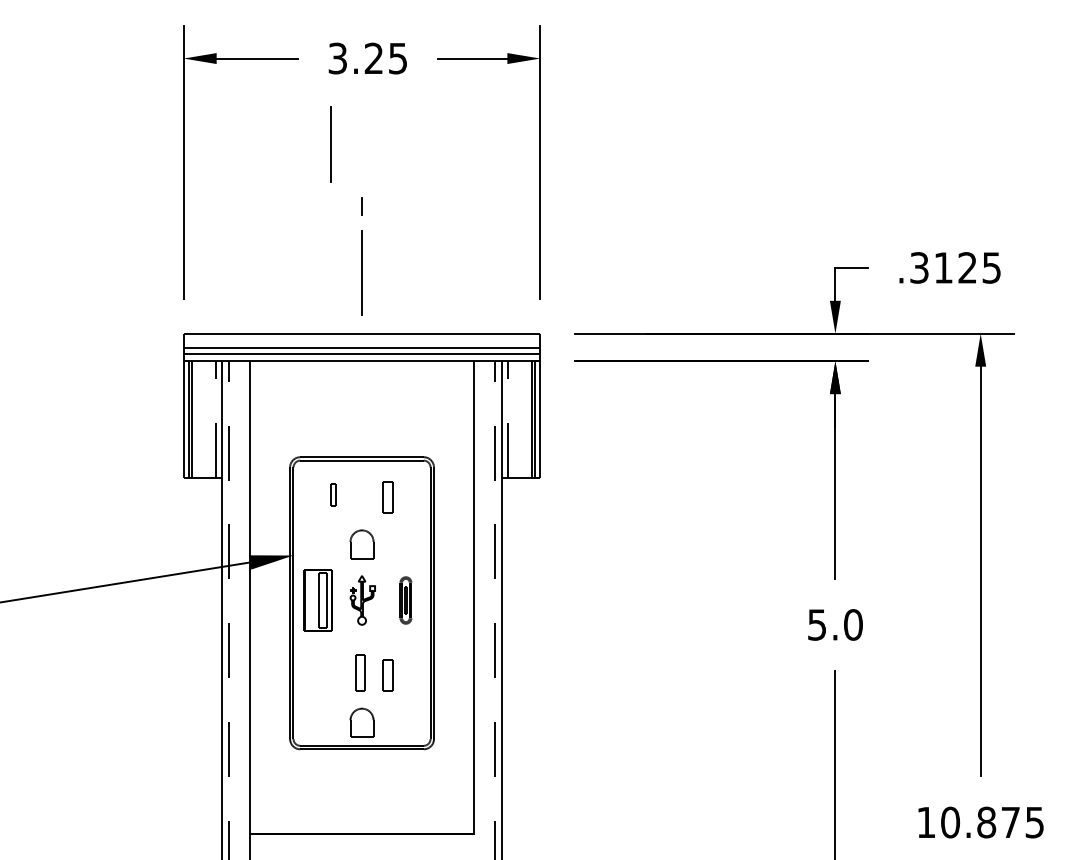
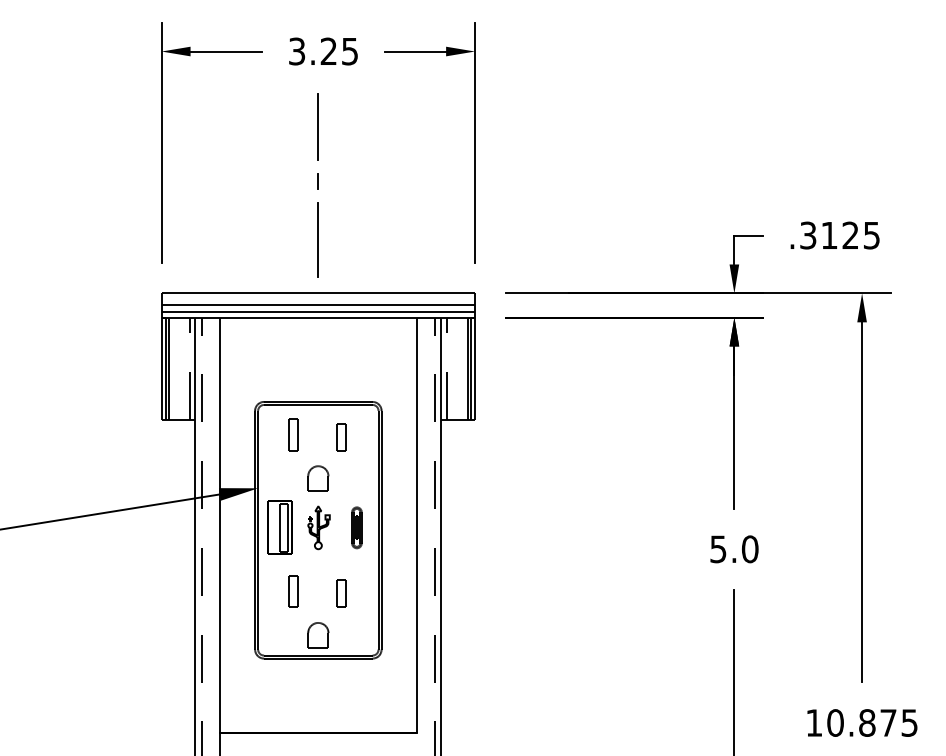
line: (330, 144) -> (317, 127), moved
part: (333, 494) -> (293, 434), size x1.67
part: (360, 672) -> (293, 591), moved

